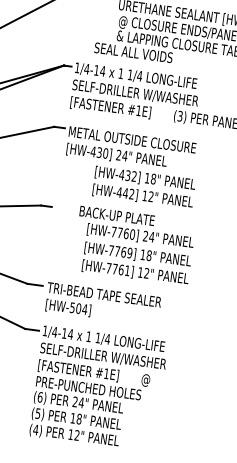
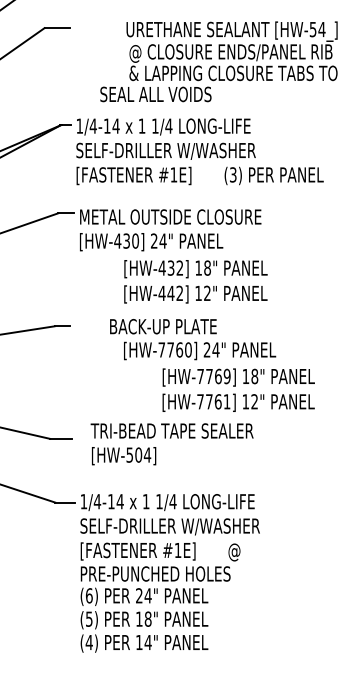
text: (136, 263) -> (238, 389), moved
text: (102, 304) -> (171, 444), moved
text: (76, 434) -> (147, 641), 12" -> 14"

